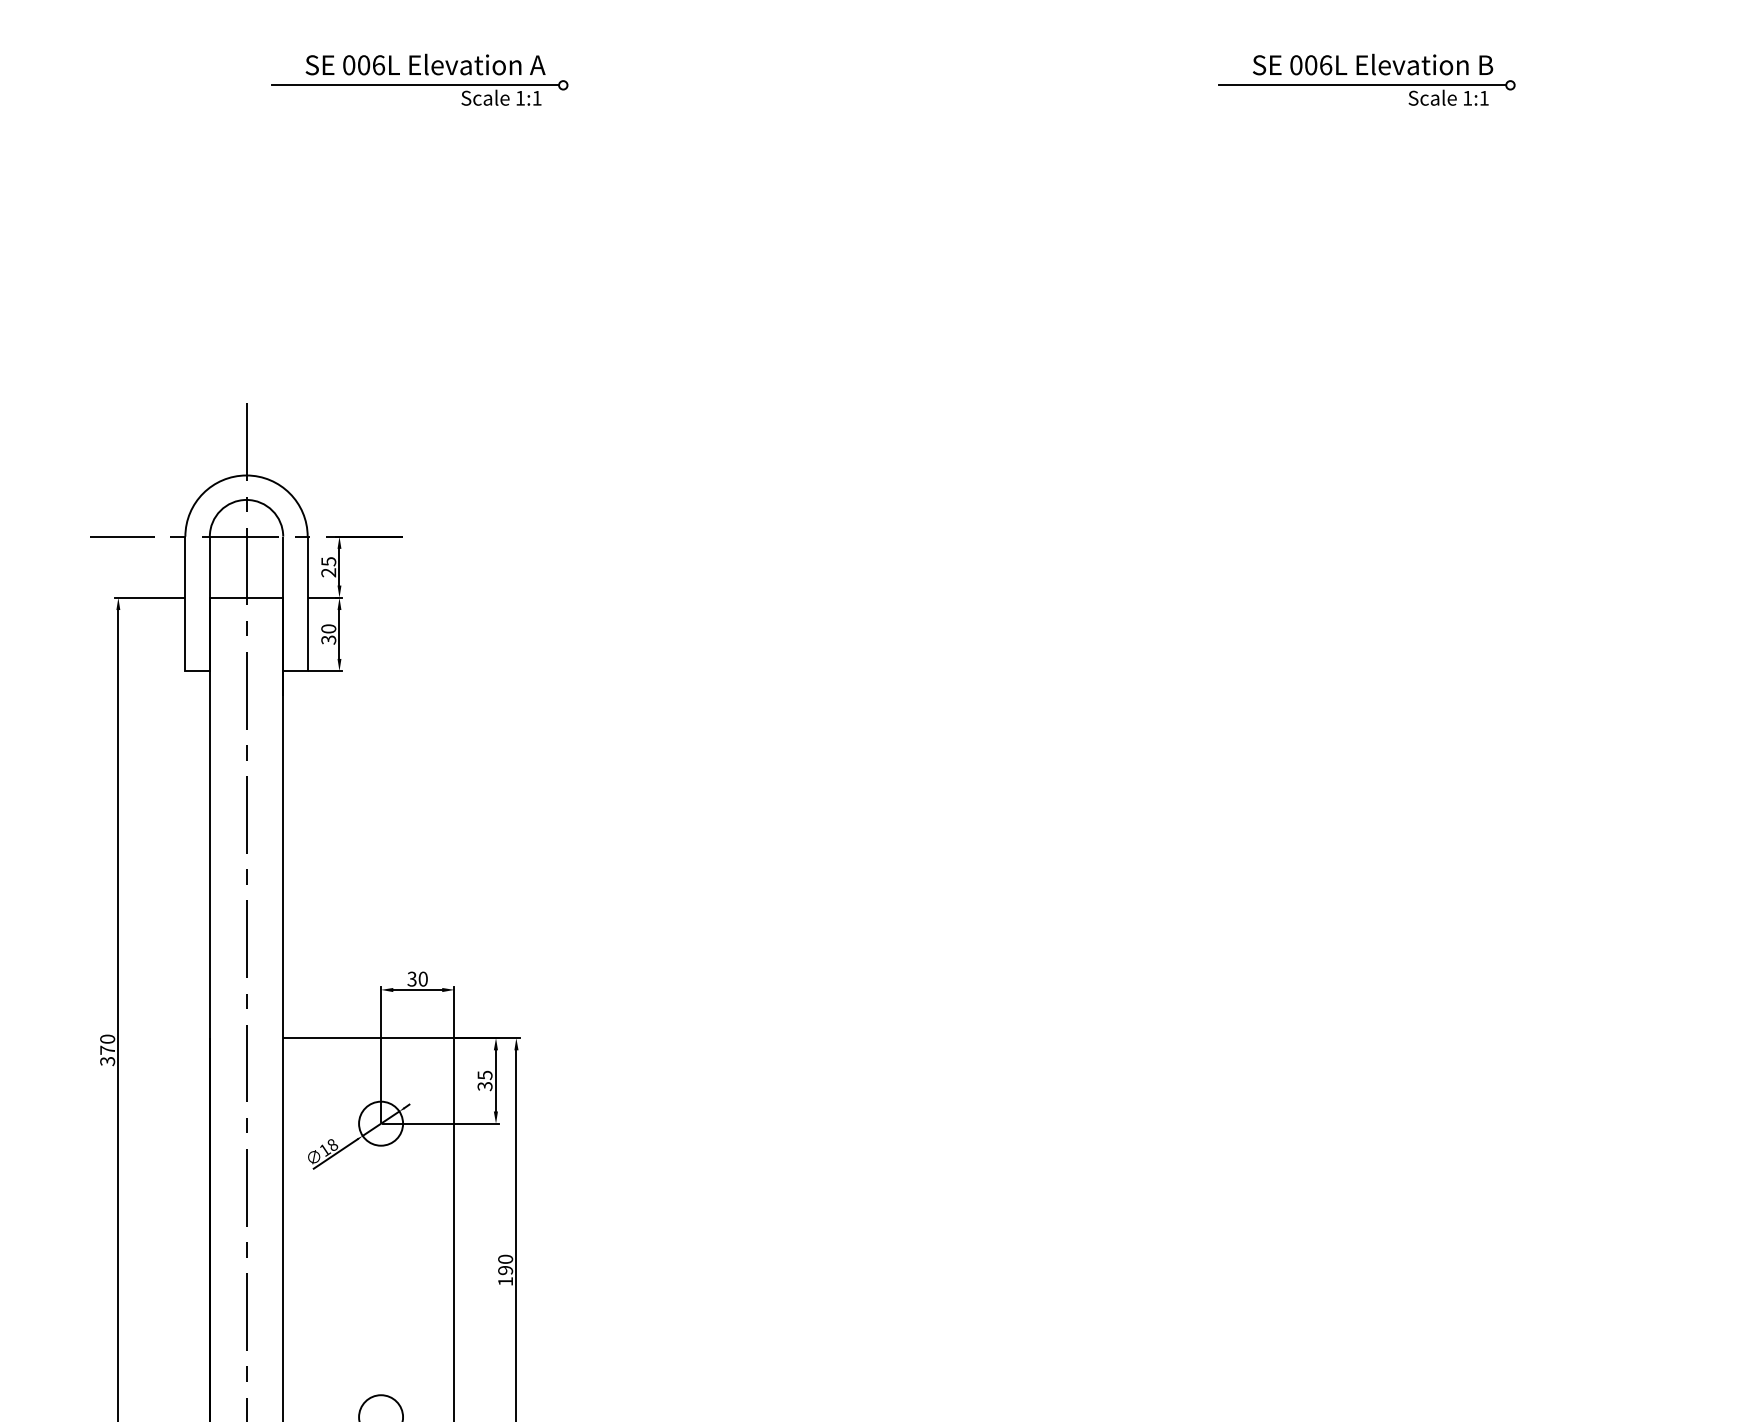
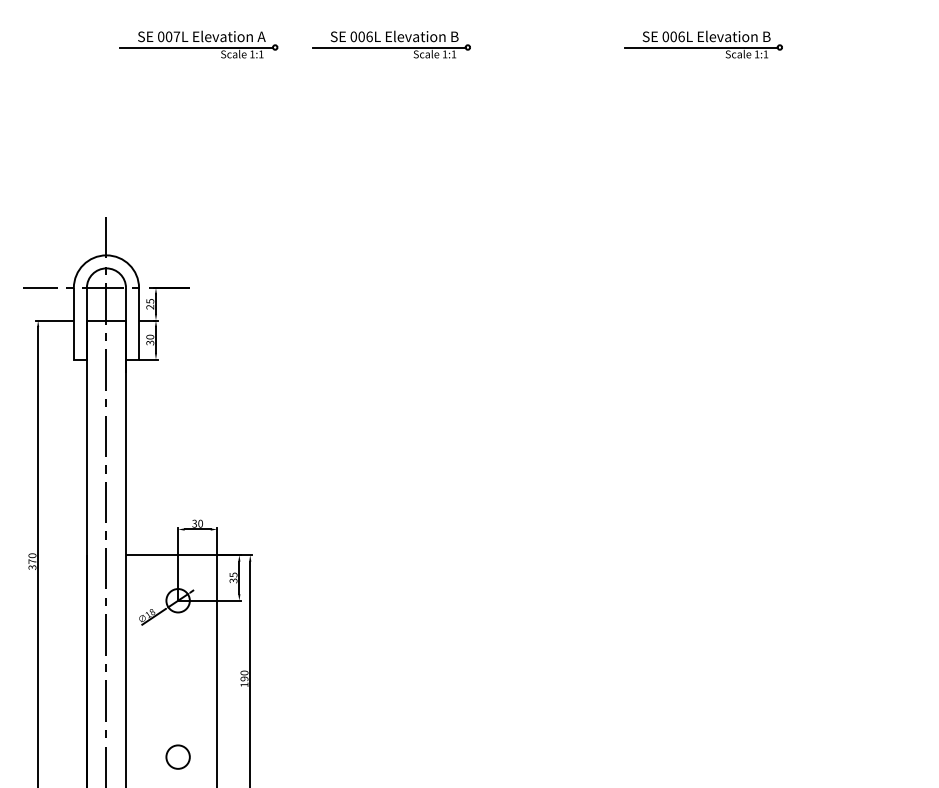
text: (377, 64) -> (176, 36), 006L -> 007L
part: (781, 79) -> (391, 44), added

